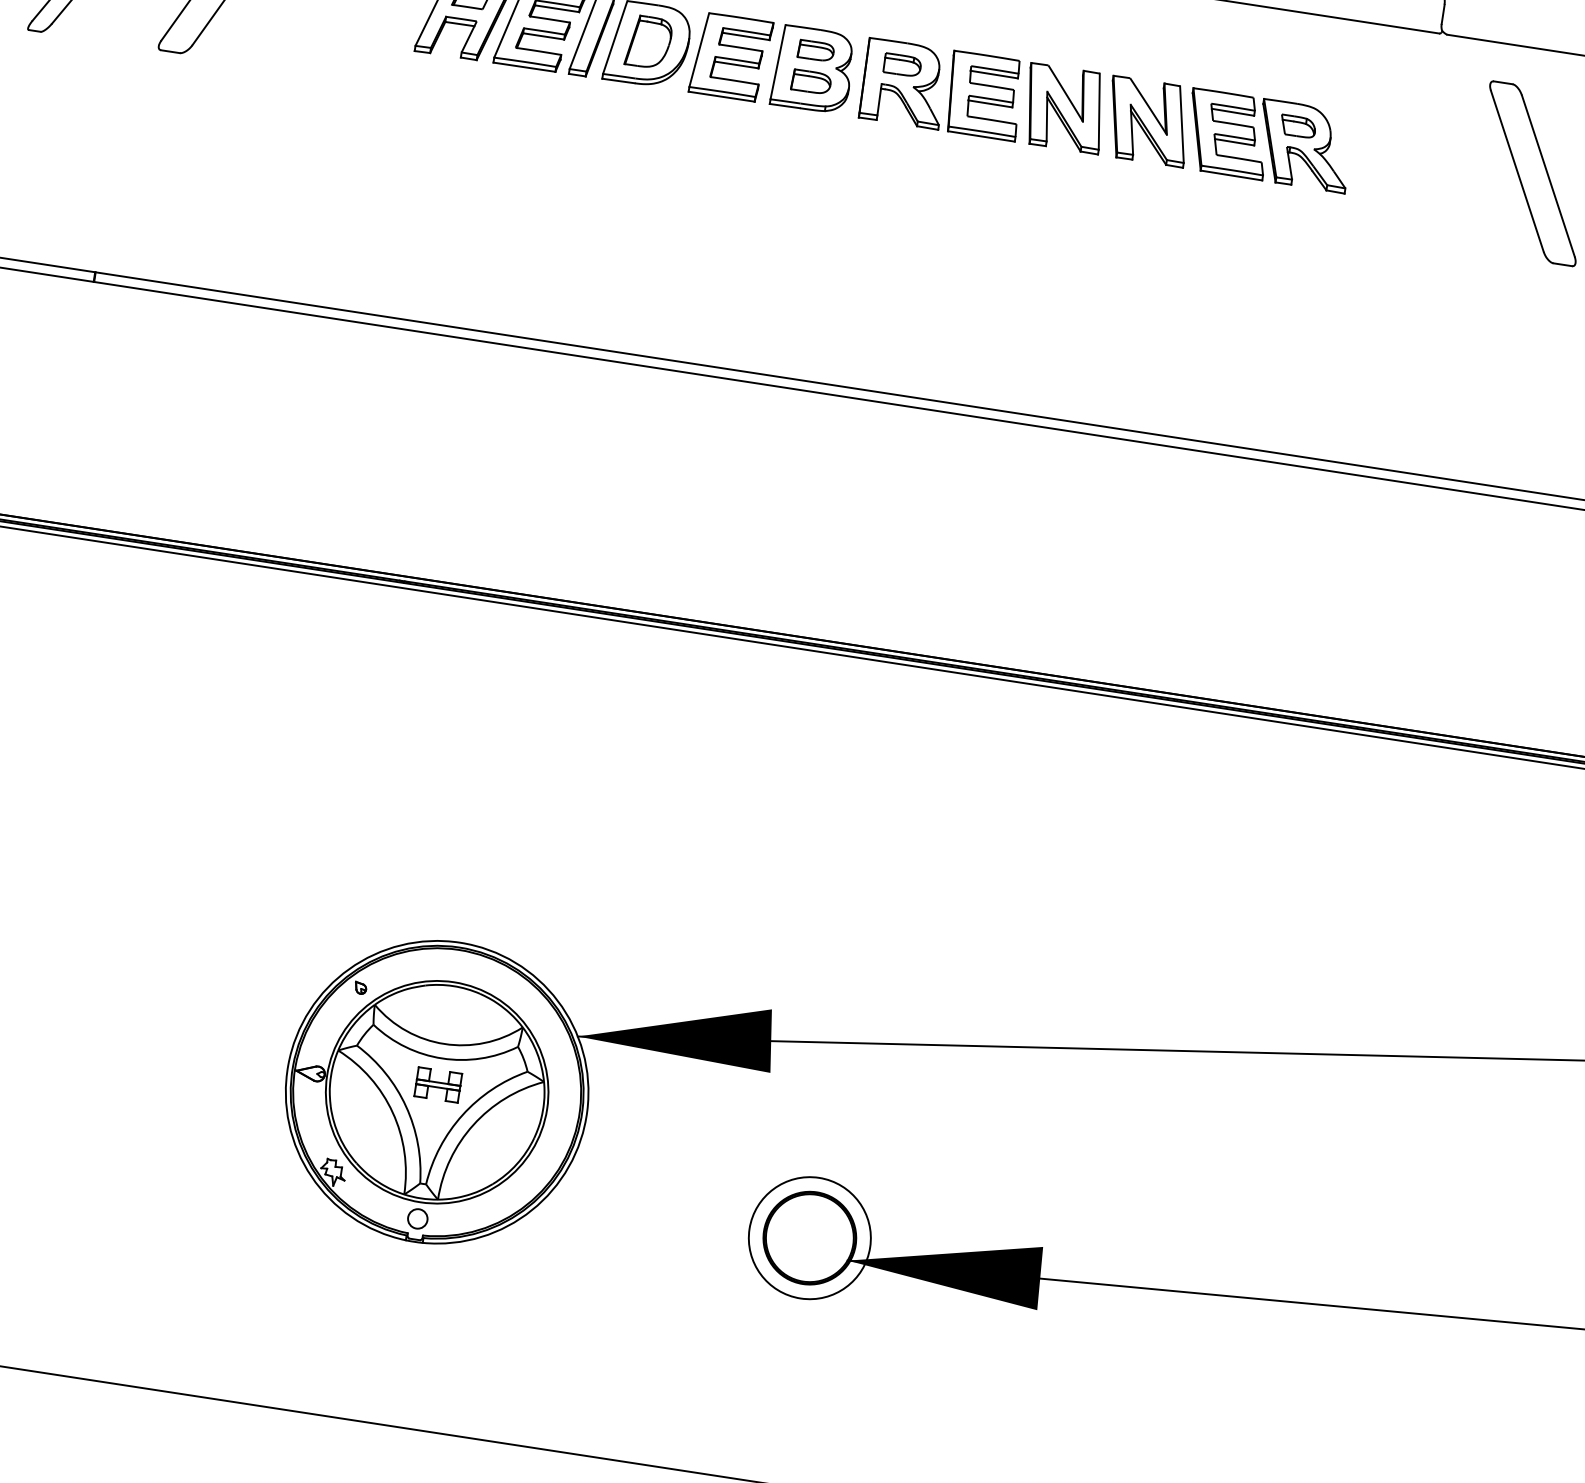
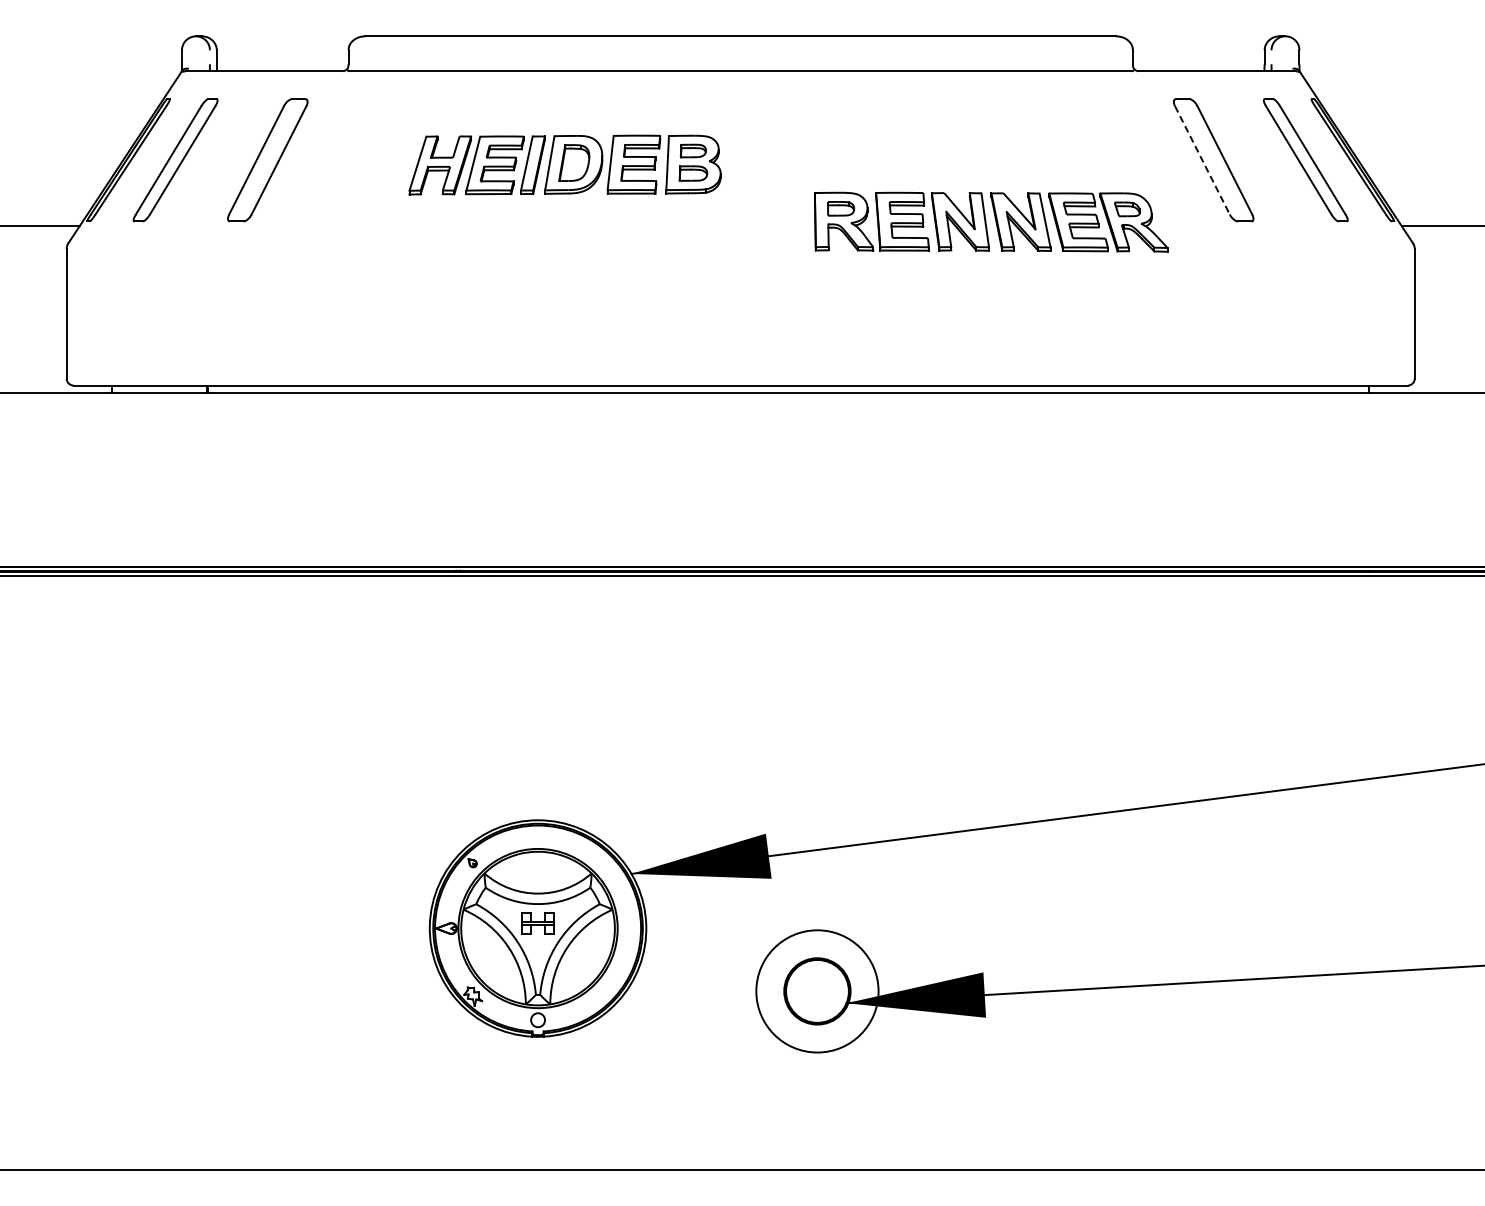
part: (1107, 114) -> (991, 221), moved
line: (1517, 171) -> (1202, 160), solid -> dashed
circle: (809, 1238) -> (817, 991), size x1.4

